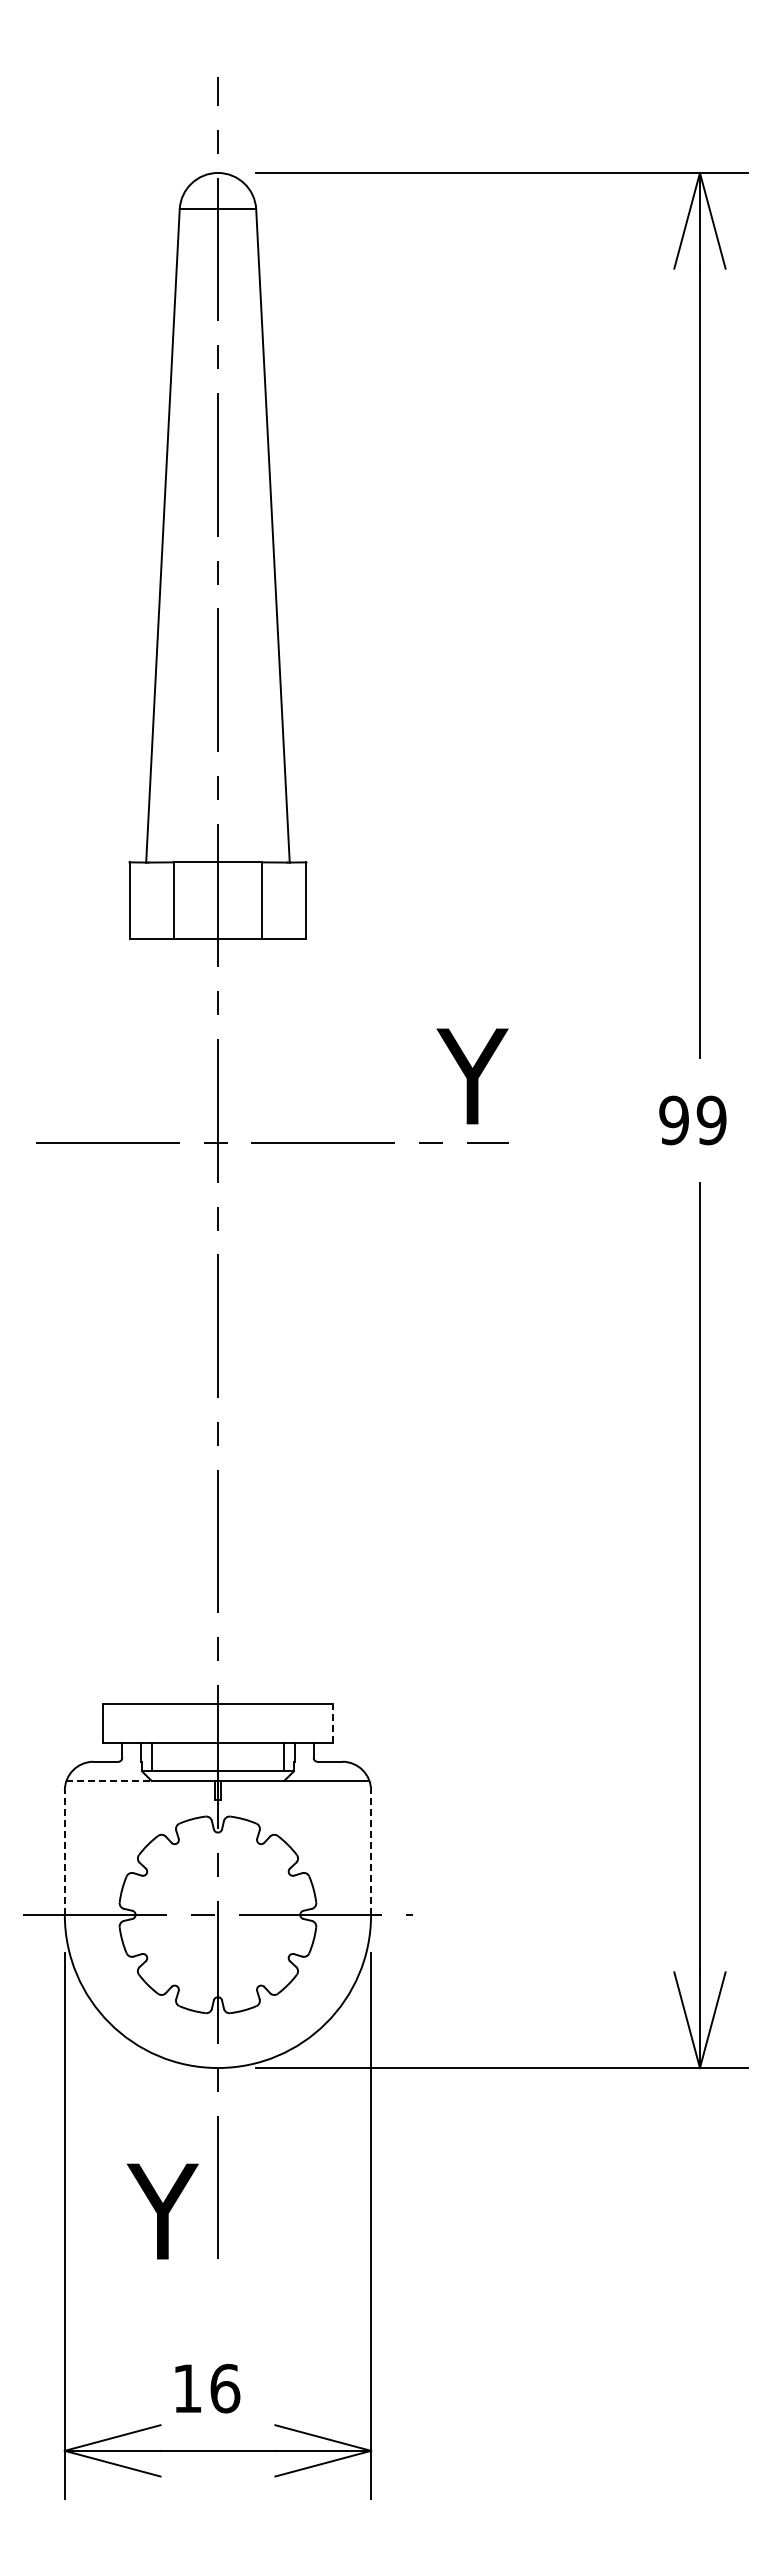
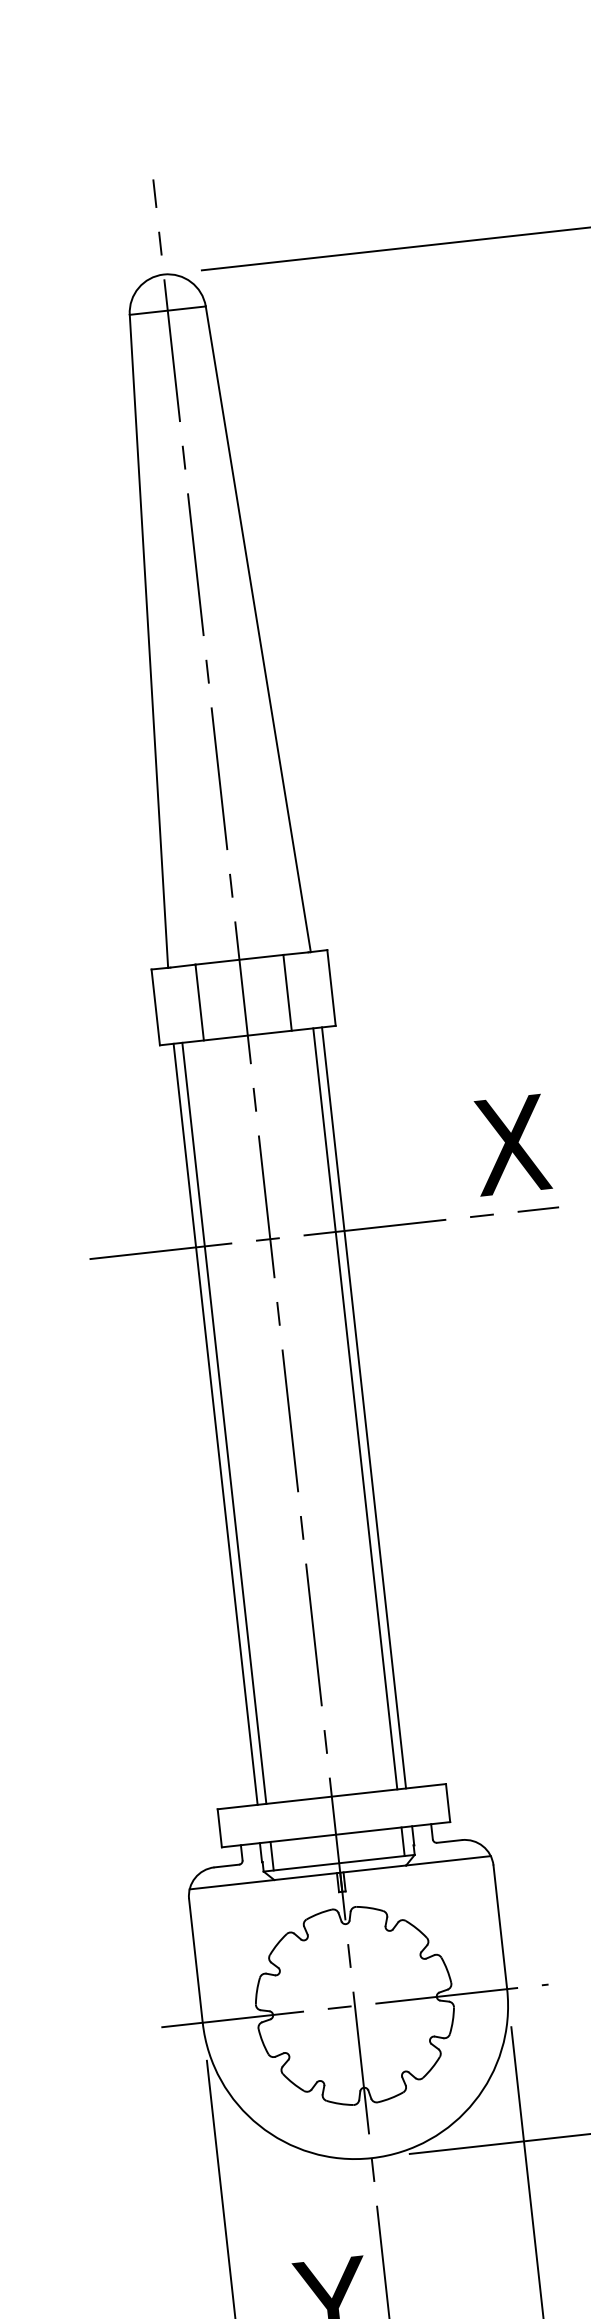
text: (469, 1076) -> (512, 1145), Y -> X
line: (143, 1321) -> (215, 1424), added
line: (152, 1321) -> (224, 1423), added
line: (283, 1321) -> (354, 1408), added
line: (292, 1321) -> (363, 1407), added
line: (332, 1722) -> (447, 1802), dashed -> solid
line: (109, 1780) -> (232, 1884), dashed -> solid
line: (64, 1852) -> (195, 1960), dashed -> solid
line: (371, 1852) -> (500, 1927), dashed -> solid

